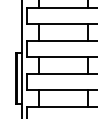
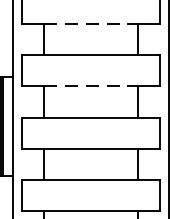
line: (63, 24) -> (90, 24), solid -> dashed
line: (63, 57) -> (90, 86), solid -> dashed

